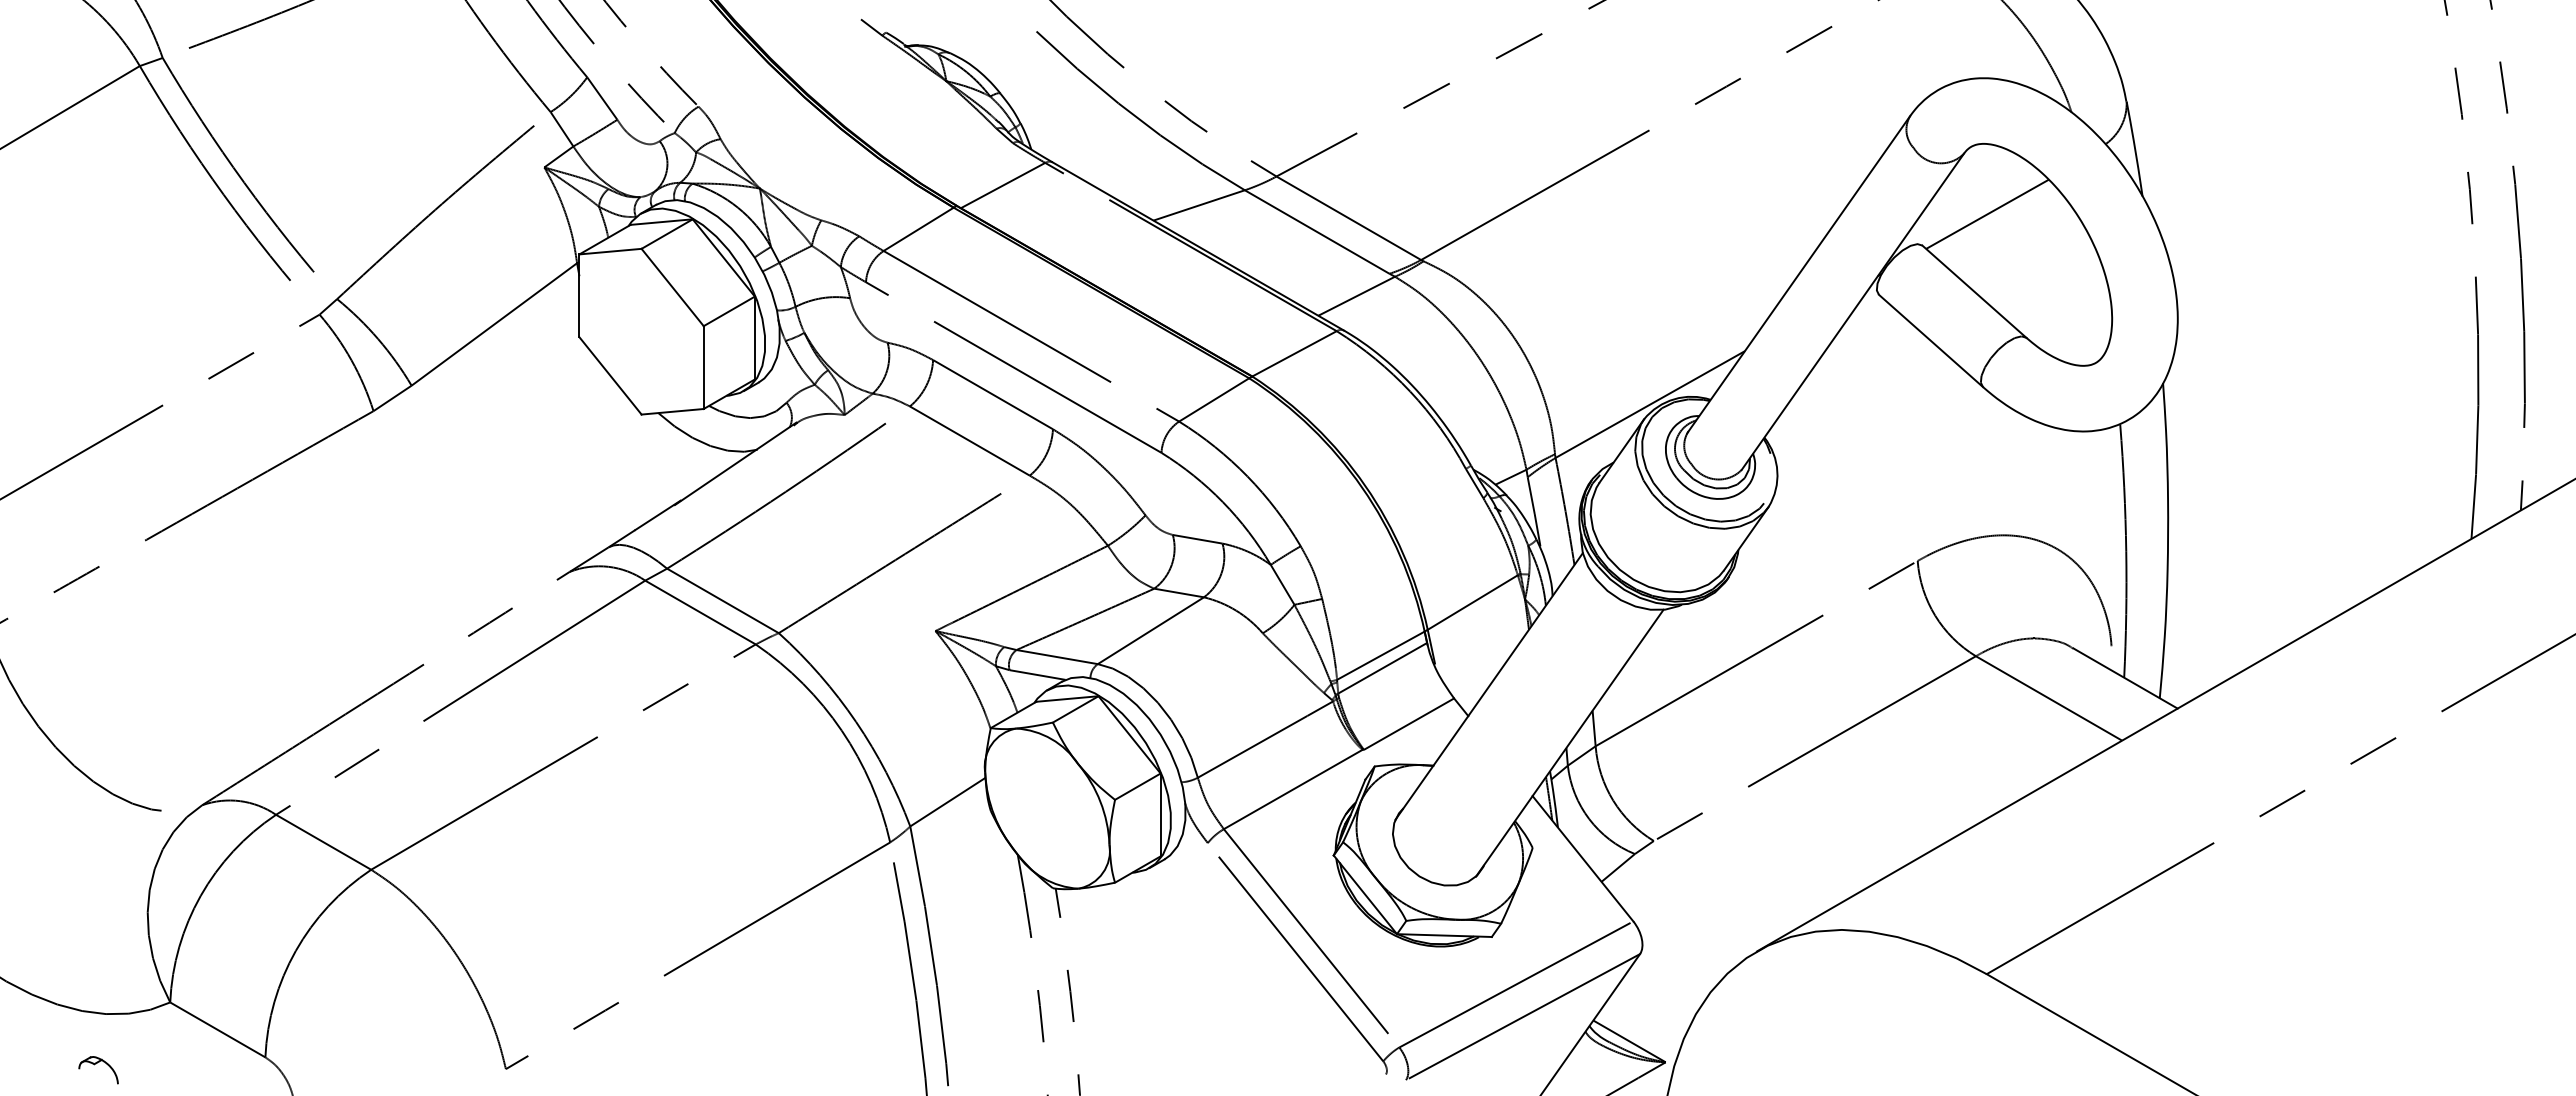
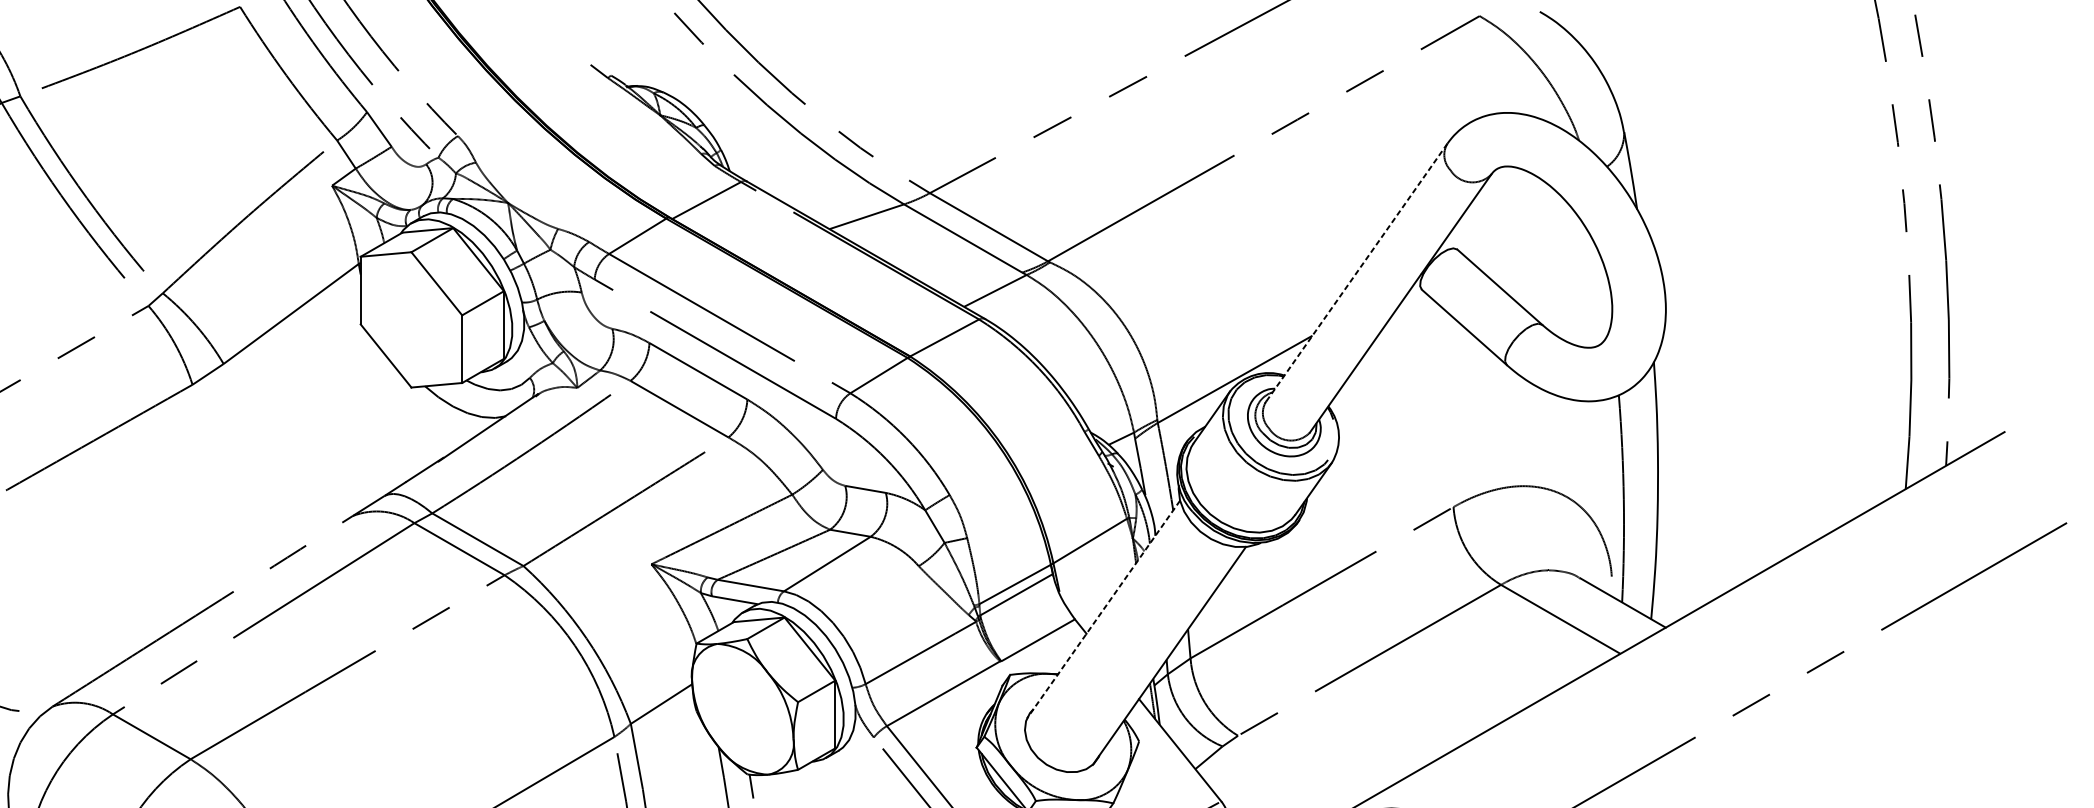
line: (1987, 213) -> (1510, 223), removed
line: (1798, 274) -> (1356, 273), solid -> dashed
line: (1488, 686) -> (1103, 609), solid -> dashed

